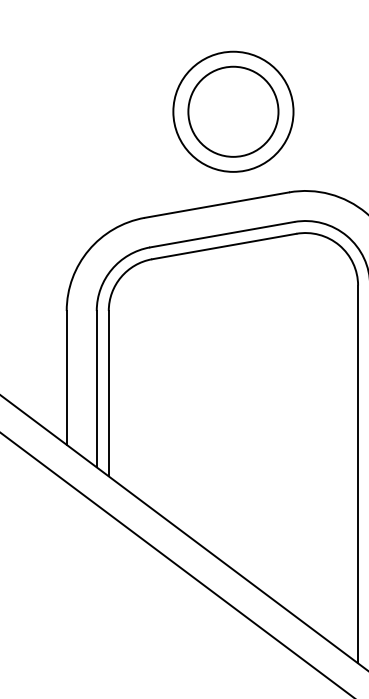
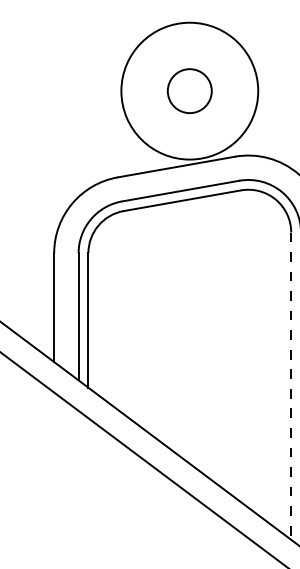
circle: (233, 111) -> (189, 90), size x0.6
circle: (233, 112) -> (189, 91), size x1.4
line: (358, 474) -> (291, 386), solid -> dashed

